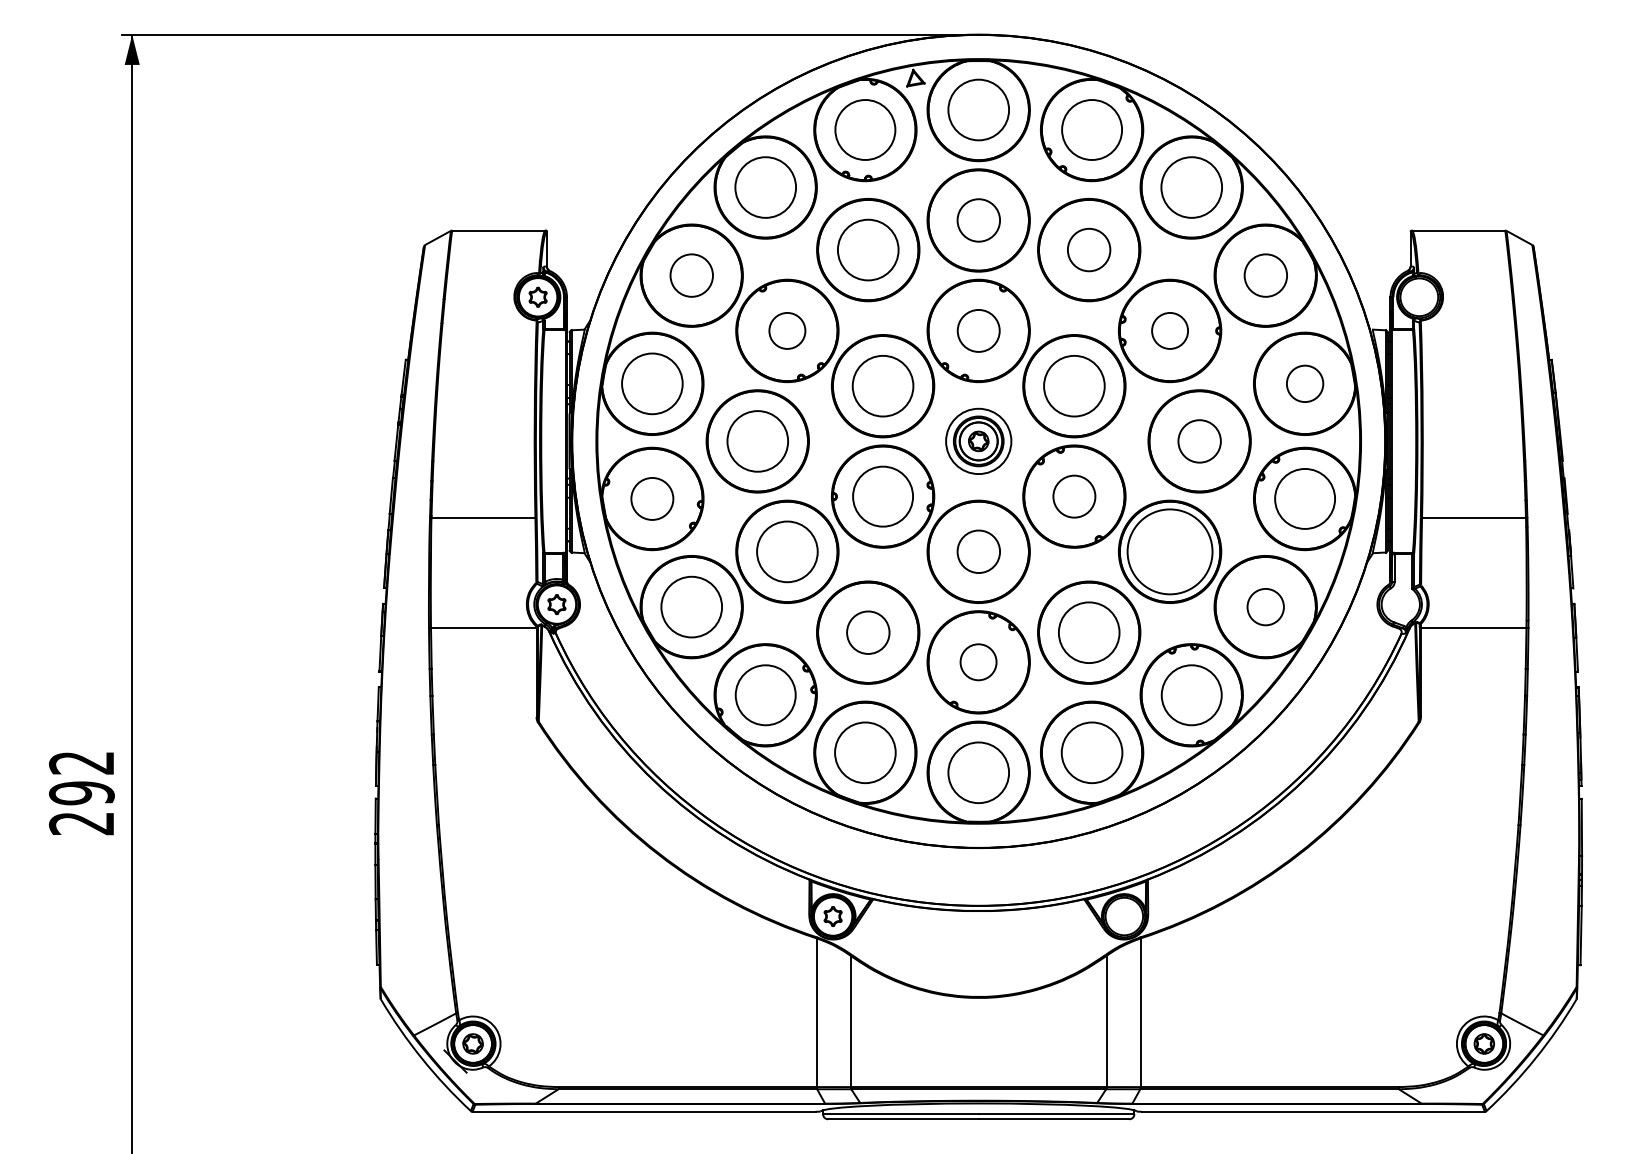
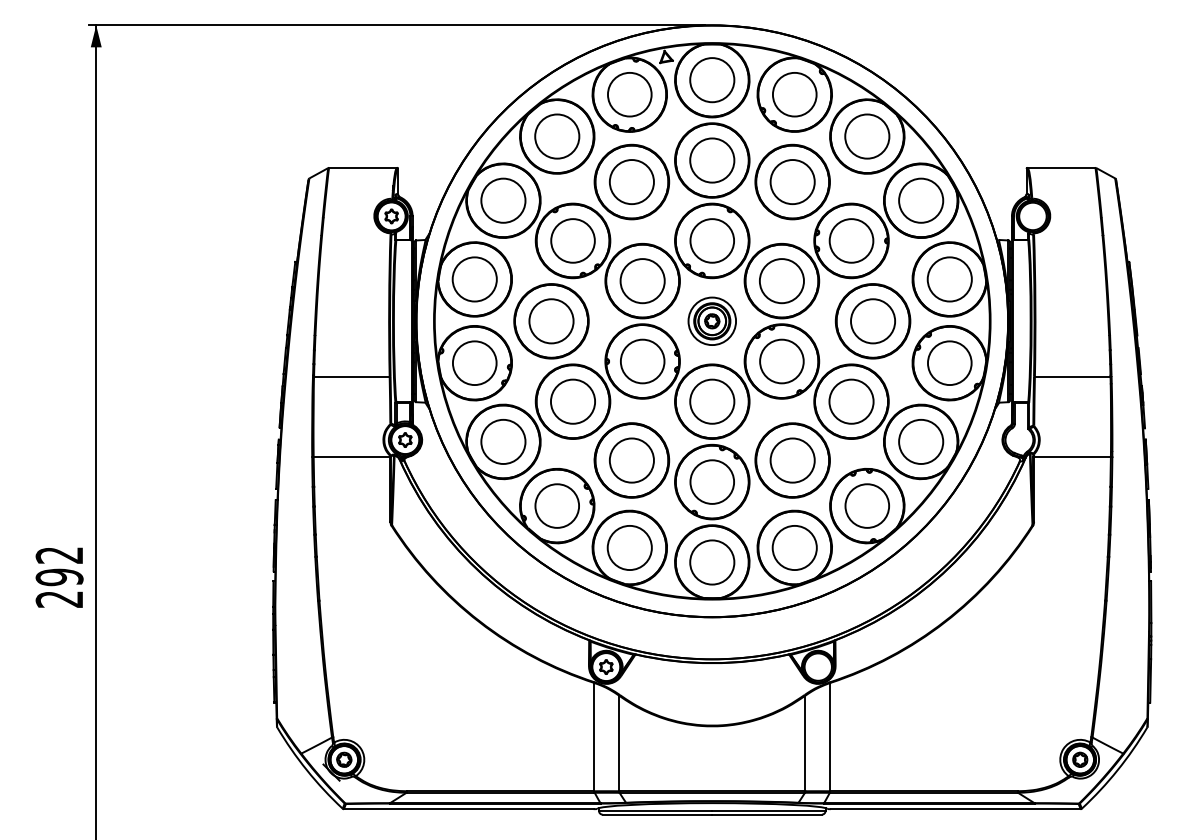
circle: (979, 220) -> (712, 160), size x1.43
circle: (1088, 249) -> (792, 181), size x1.43
circle: (691, 275) -> (503, 200), size x1.43
circle: (1266, 275) -> (921, 200), size x1.43
circle: (786, 330) -> (572, 240), size x1.67
circle: (979, 330) -> (712, 240), size x1.43
circle: (1170, 330) -> (851, 240), size x1.67
circle: (1304, 383) -> (949, 279), size x1.67
circle: (1200, 441) -> (873, 321), size x1.43
circle: (1073, 496) -> (781, 361), size x1.43
circle: (651, 499) -> (474, 363), size x1.43
circle: (979, 551) -> (712, 401), size x1.43
circle: (1170, 551) -> (851, 401), size x0.71
circle: (1266, 606) -> (921, 441), size x1.67
circle: (867, 632) -> (631, 460), size x1.43
circle: (977, 661) -> (711, 481), size x1.67

